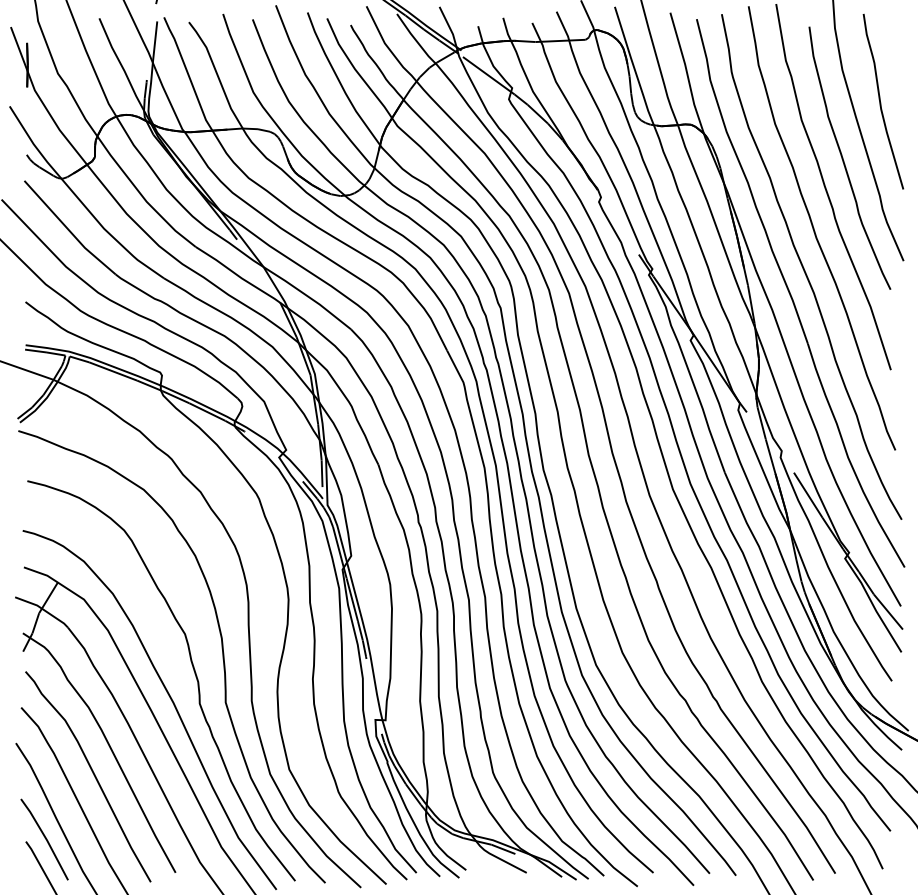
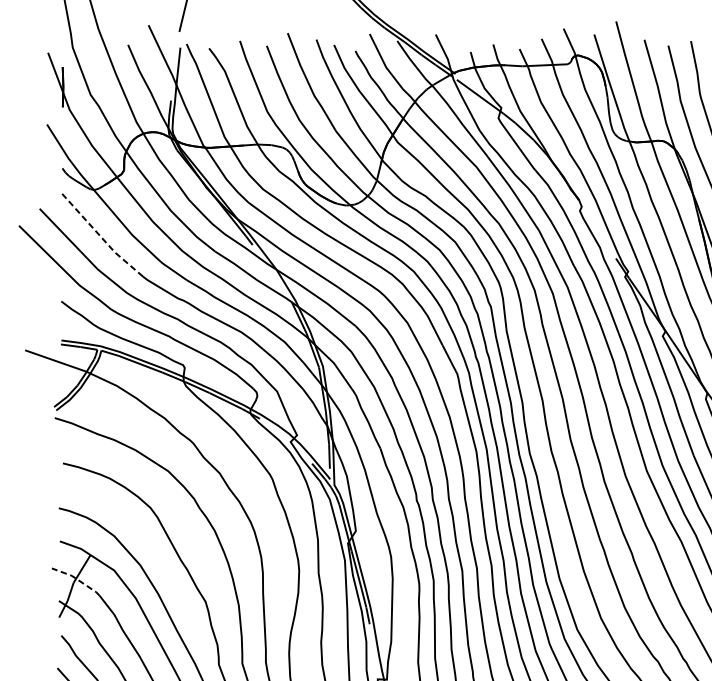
line: (68, 229) -> (100, 235), solid -> dashed
line: (42, 609) -> (76, 579), solid -> dashed

